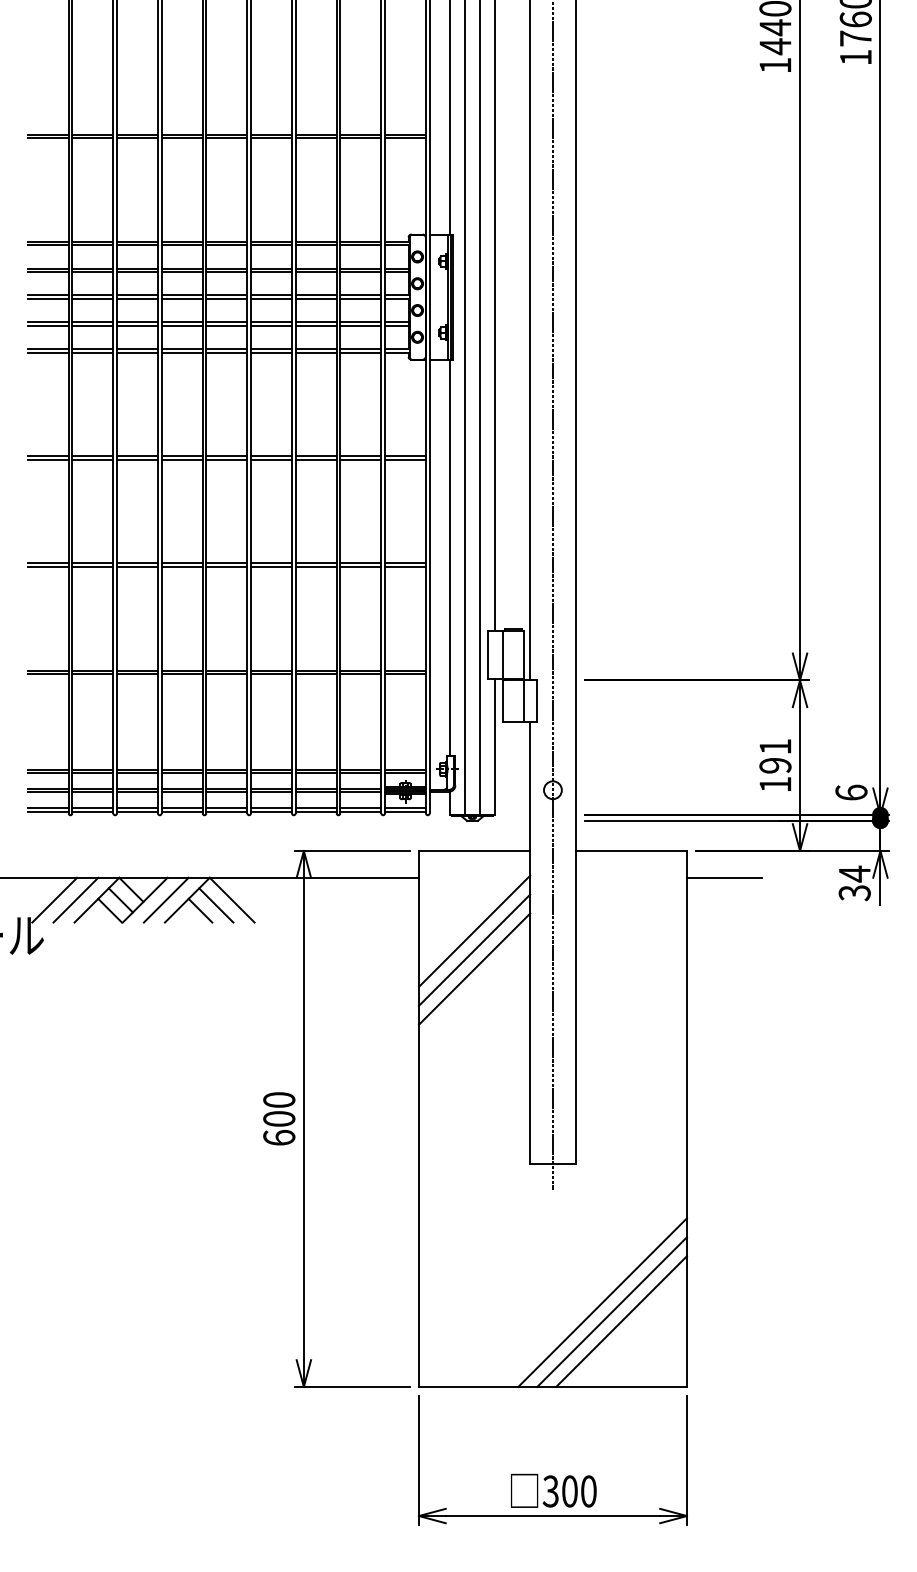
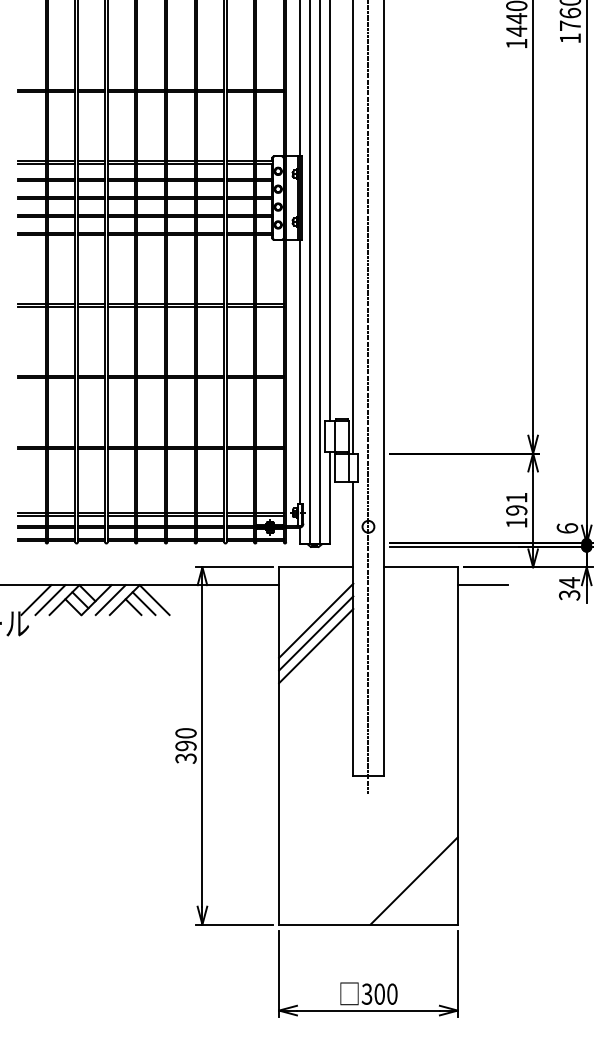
text: (278, 1127) -> (185, 751), 600 -> 390
line: (602, 1302) -> (401, 868), removed
line: (611, 1311) -> (407, 874), removed

